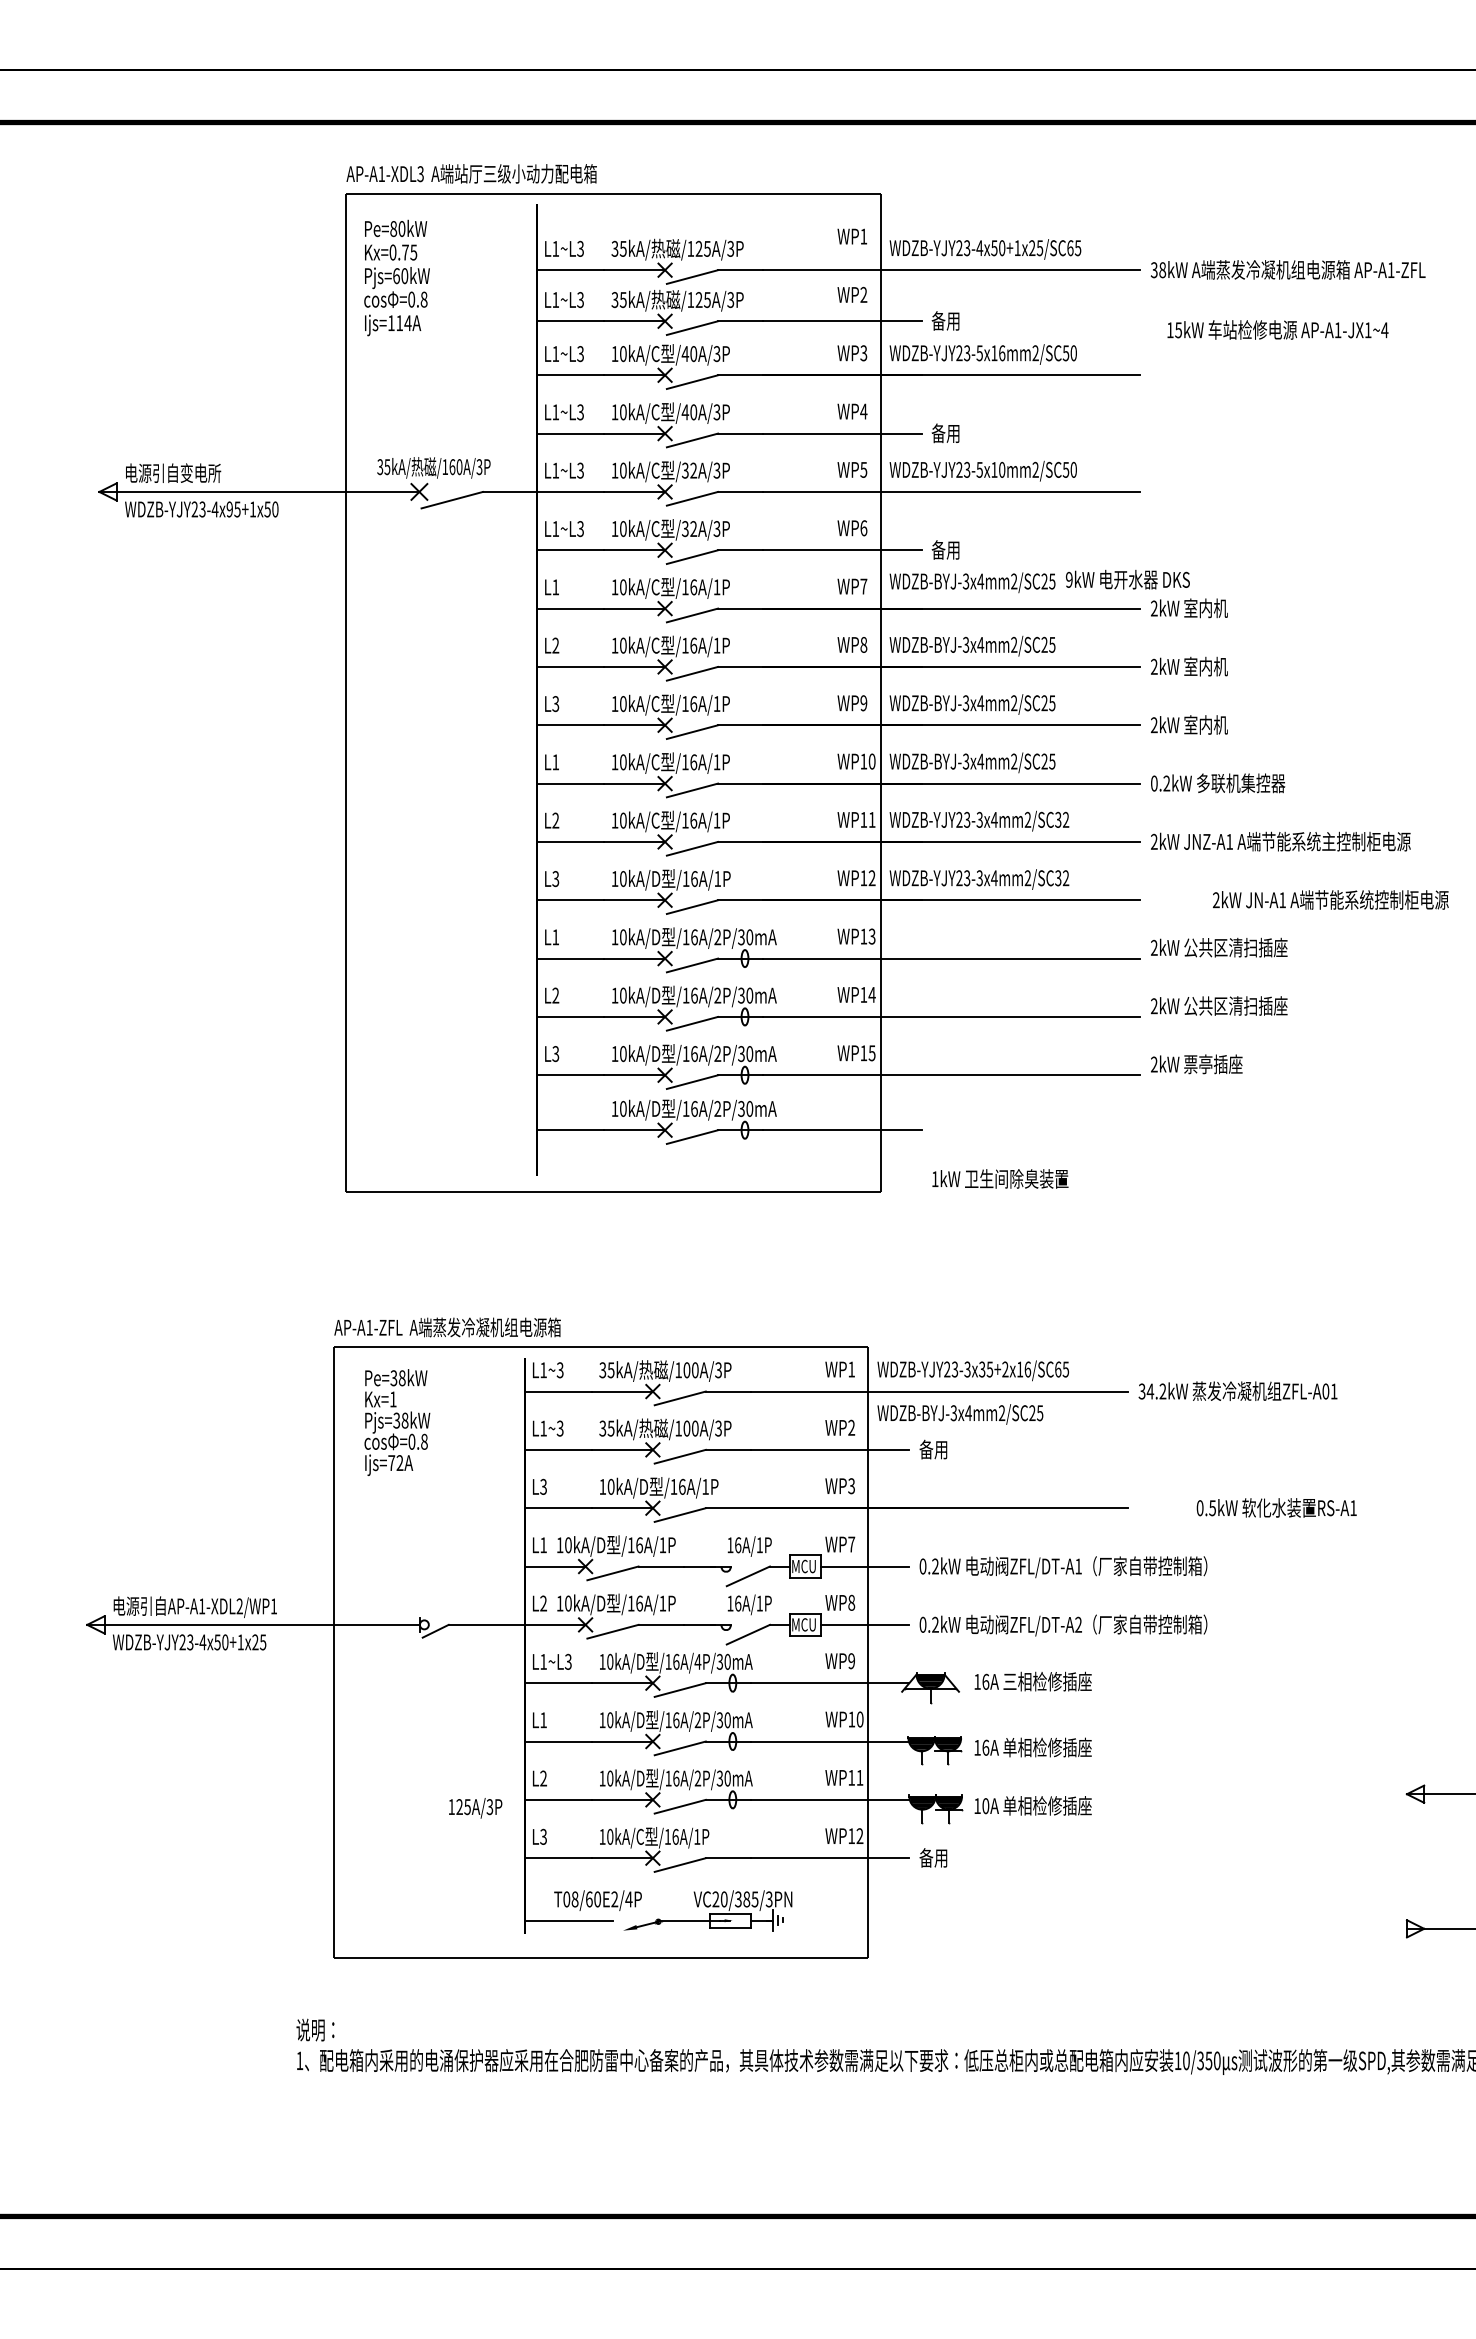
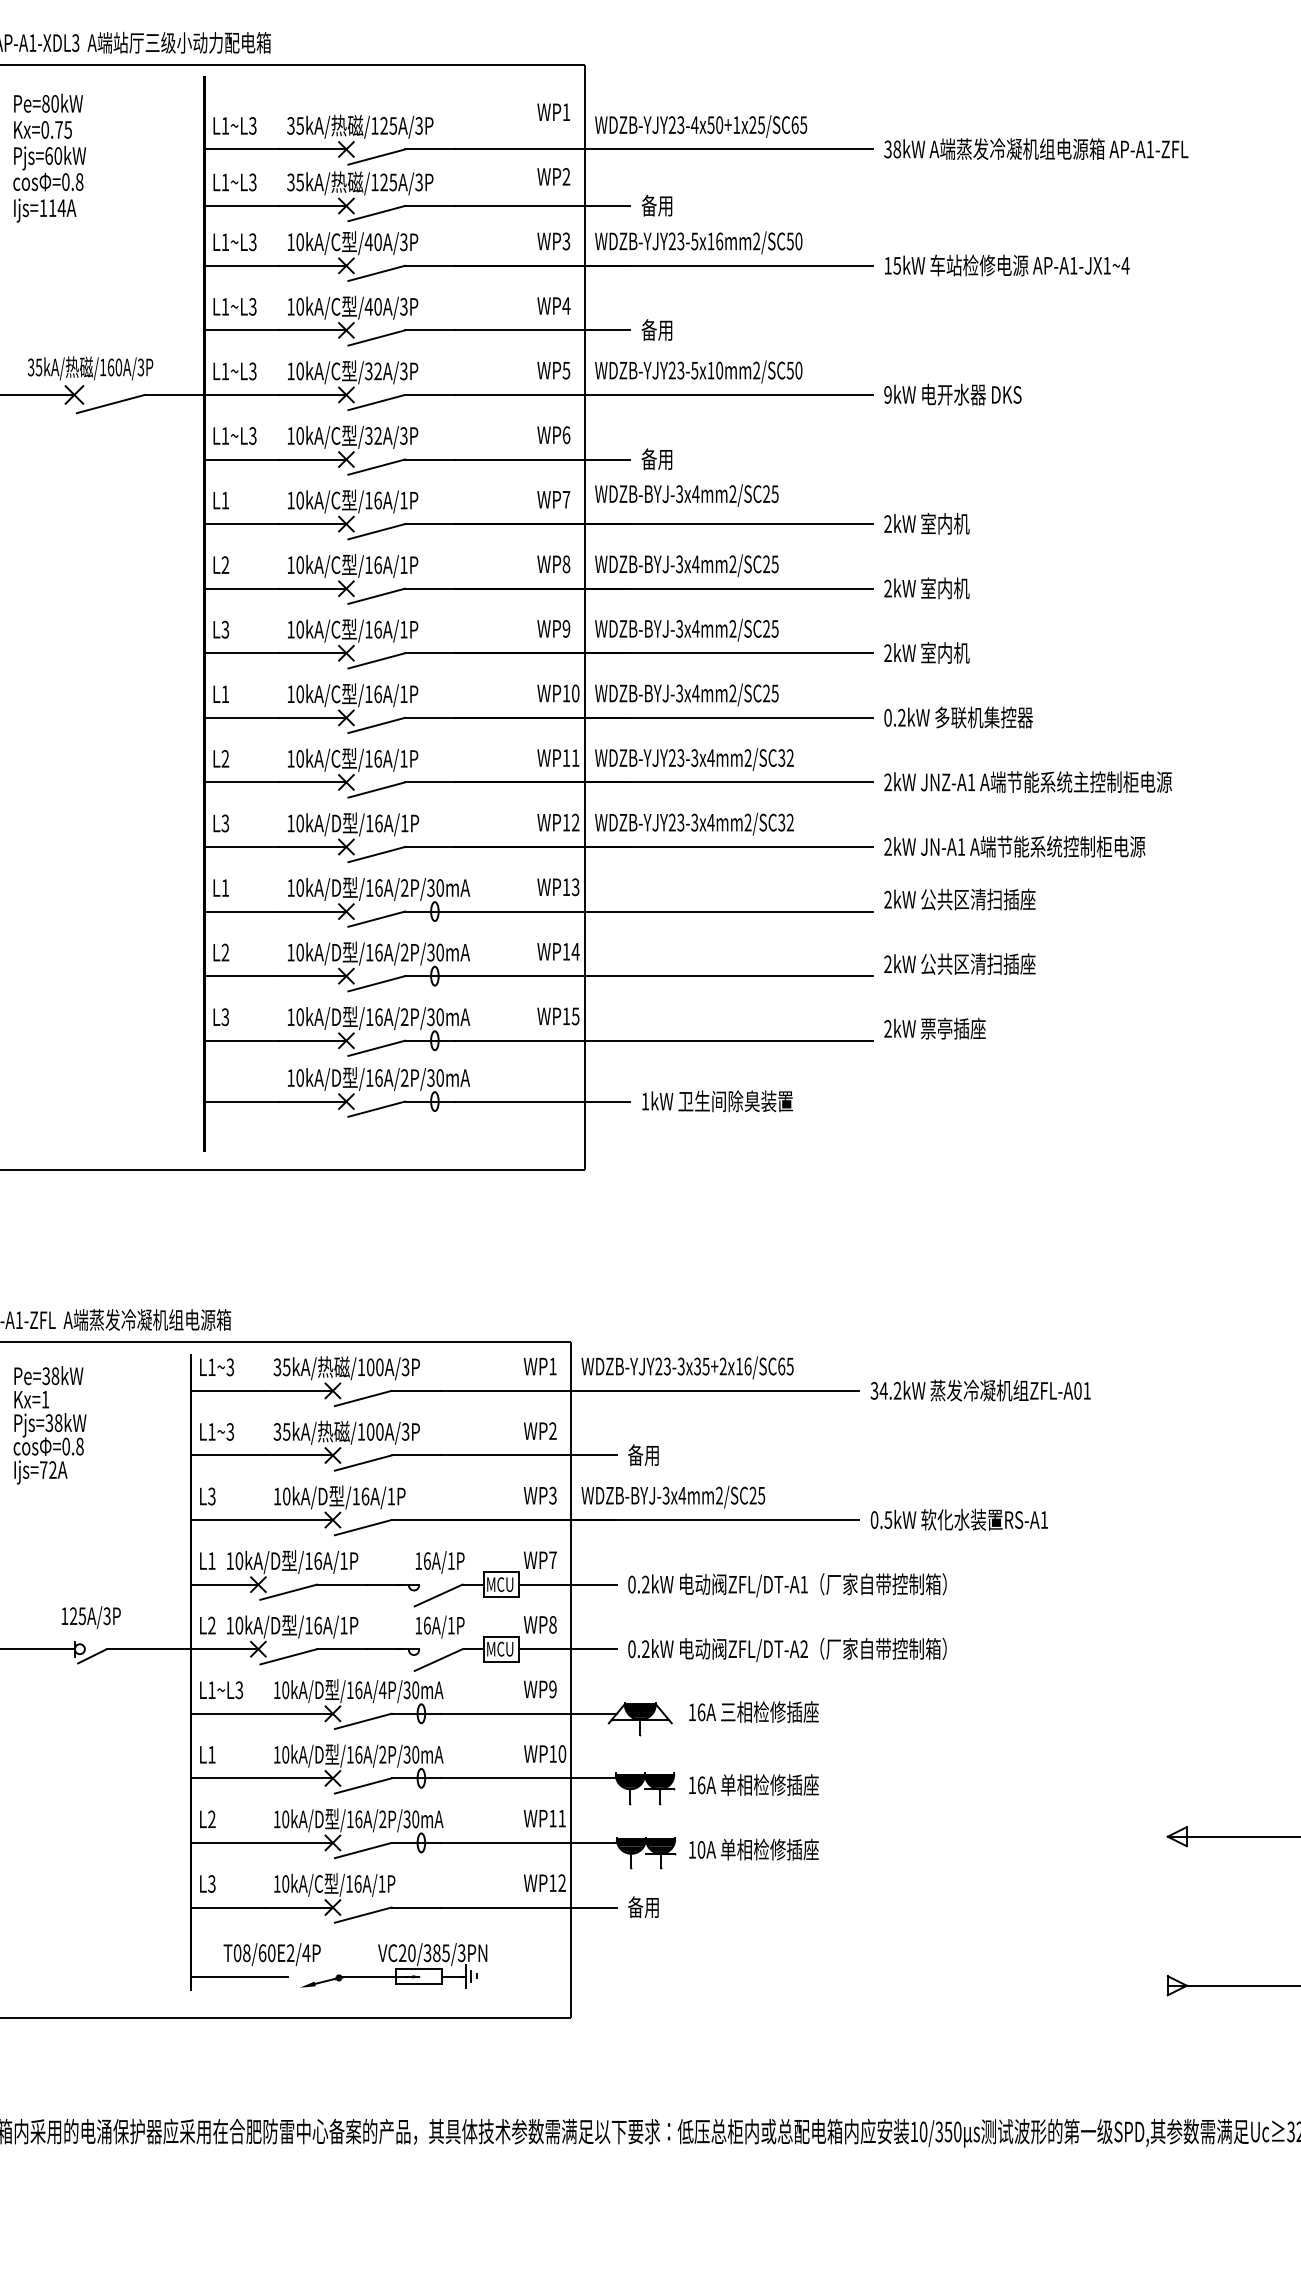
text: (1277, 329) -> (1006, 264), moved
text: (1127, 579) -> (952, 394), moved
text: (1330, 899) -> (1014, 846), moved
text: (1000, 1178) -> (717, 1100), moved
text: (960, 1414) -> (673, 1497), moved
text: (1276, 1507) -> (959, 1519), moved
text: (475, 1808) -> (91, 1617), moved

